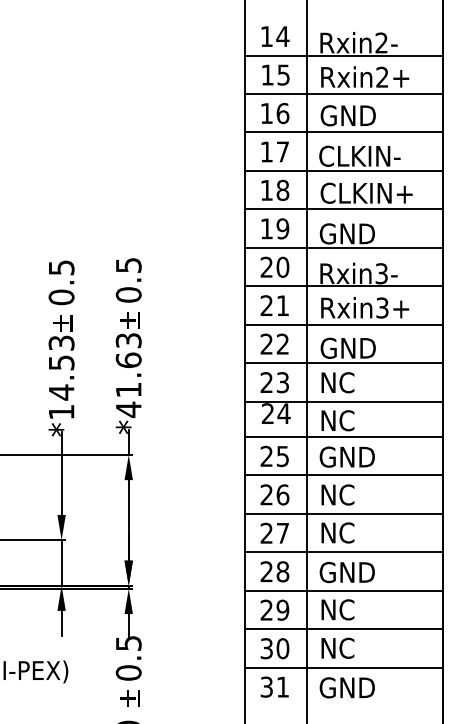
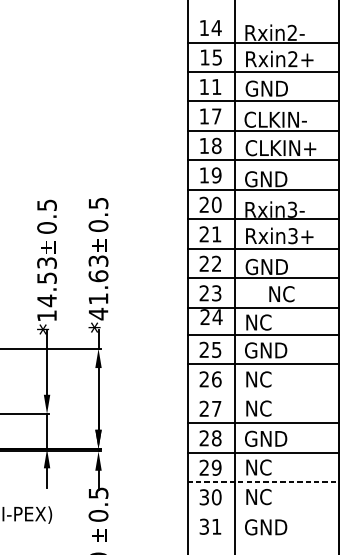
text: (282, 113) -> (216, 86), 16 -> 11
text: (337, 382) -> (281, 293), moved
line: (343, 513) -> (263, 393), removed
line: (343, 629) -> (263, 482), solid -> dashed
line: (343, 667) -> (263, 511), removed

